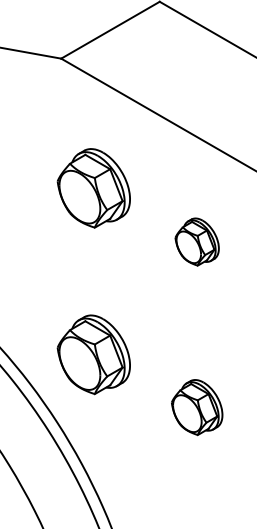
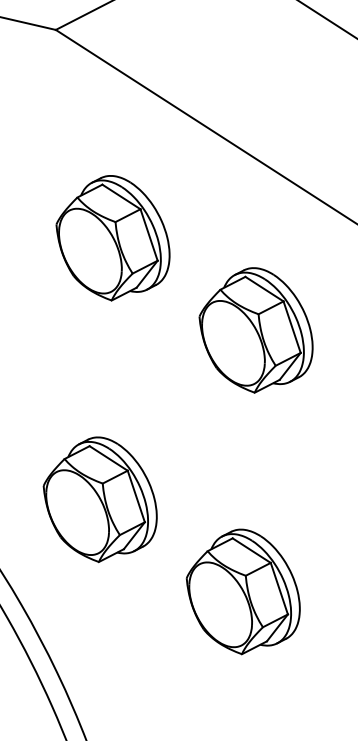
part: (93, 188) -> (112, 238), moved
part: (197, 241) -> (257, 329), size x1.67
part: (93, 354) -> (99, 499), moved
part: (197, 407) -> (244, 591), size x1.43

